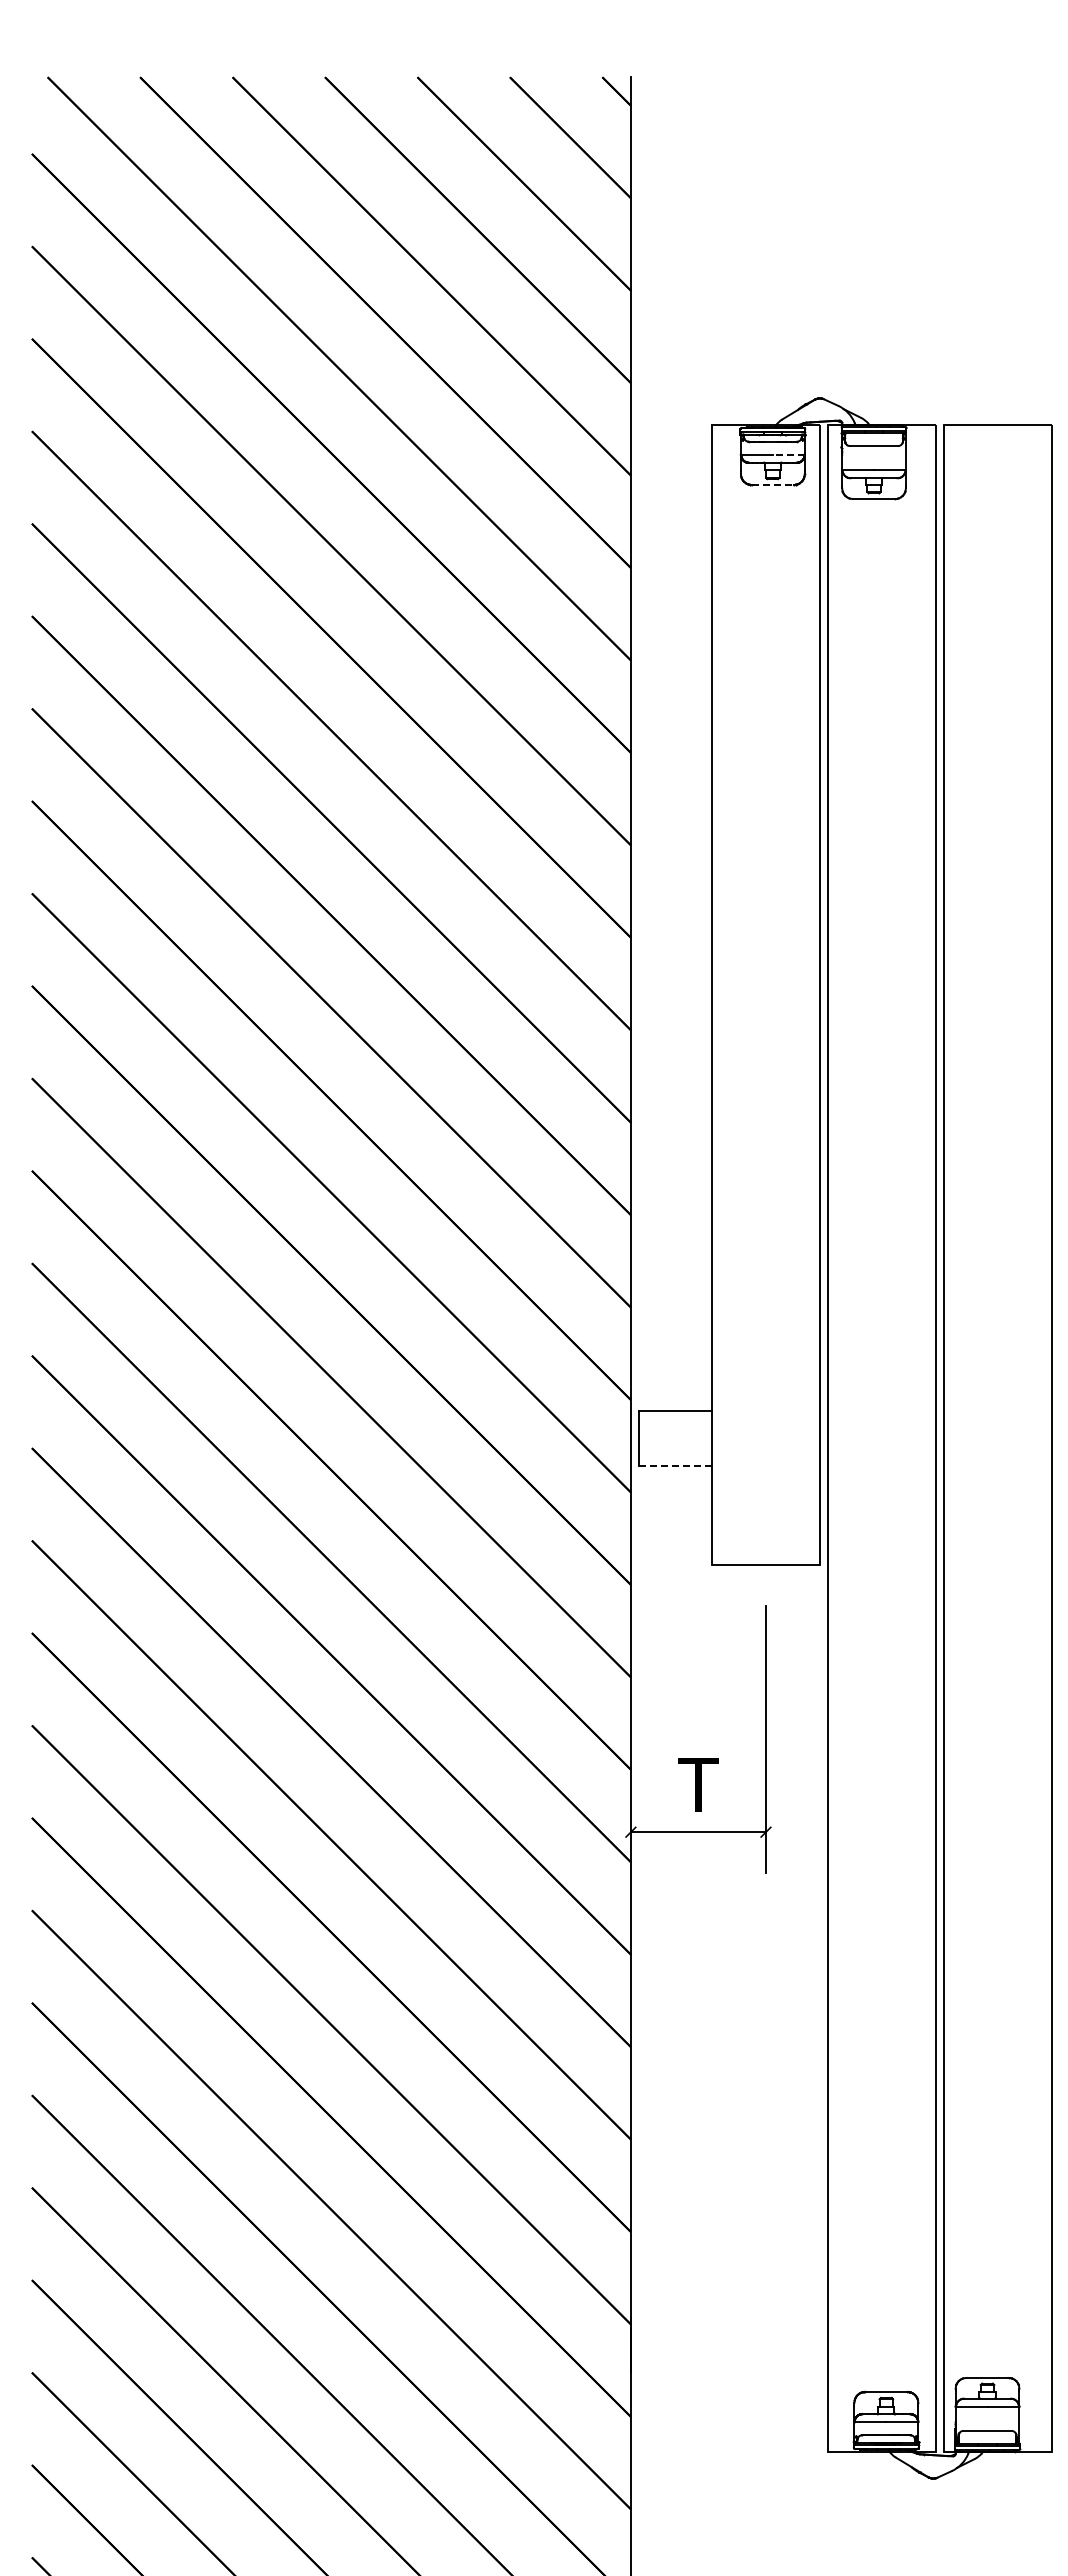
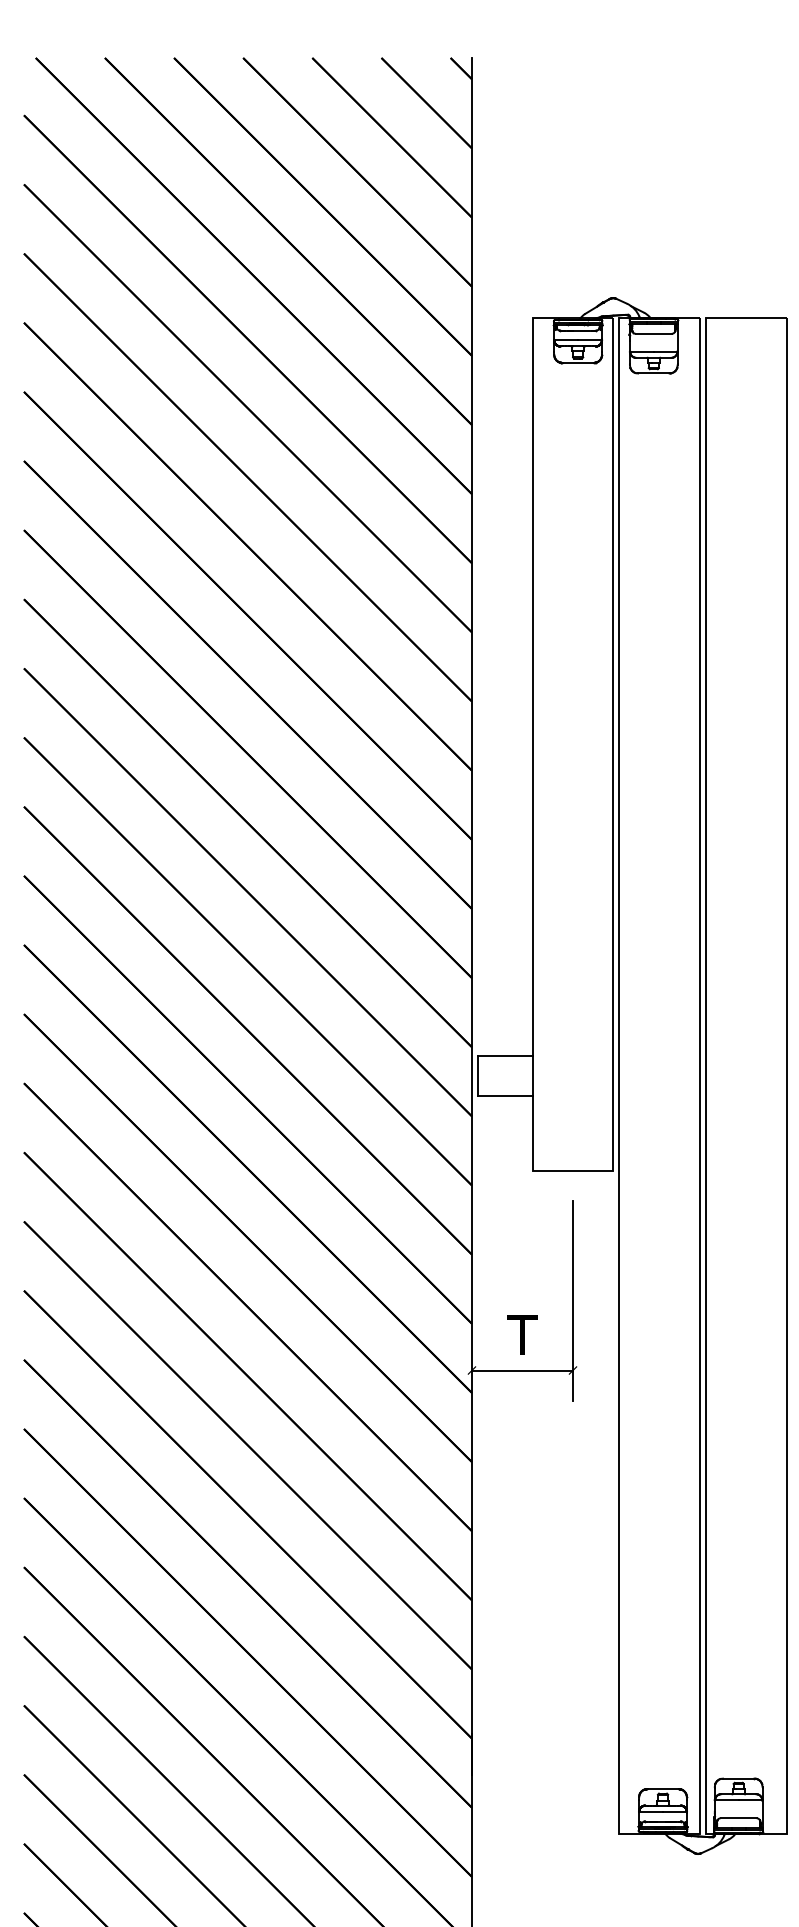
line: (788, 454) -> (589, 340), dashed -> solid
line: (773, 485) -> (578, 363), dashed -> solid
line: (674, 1465) -> (504, 1096), dashed -> solid

